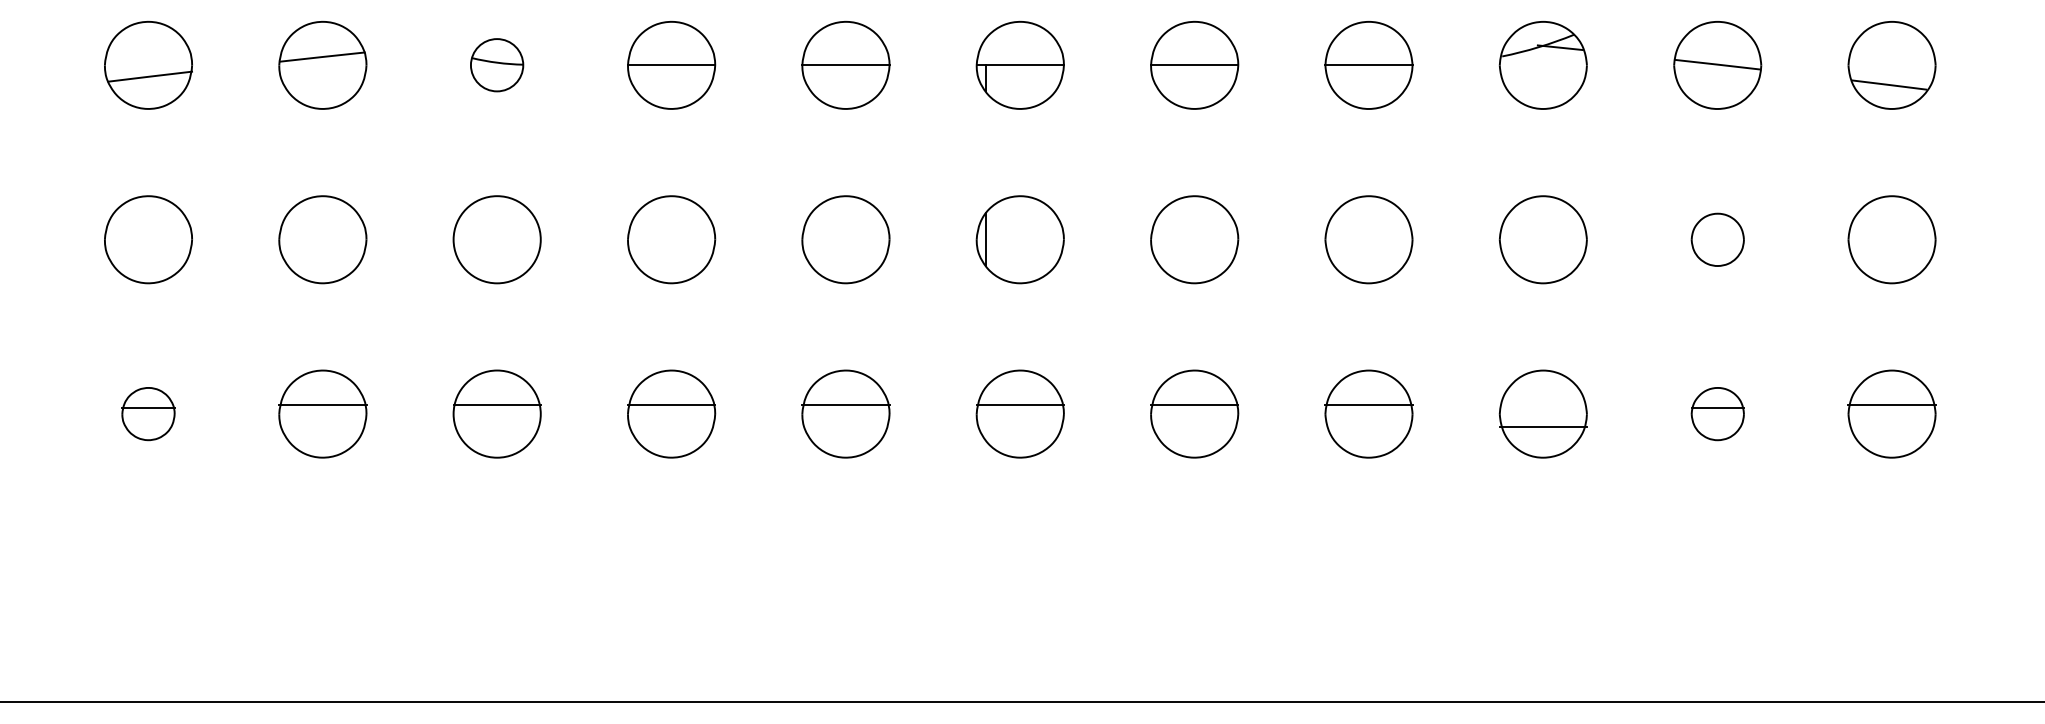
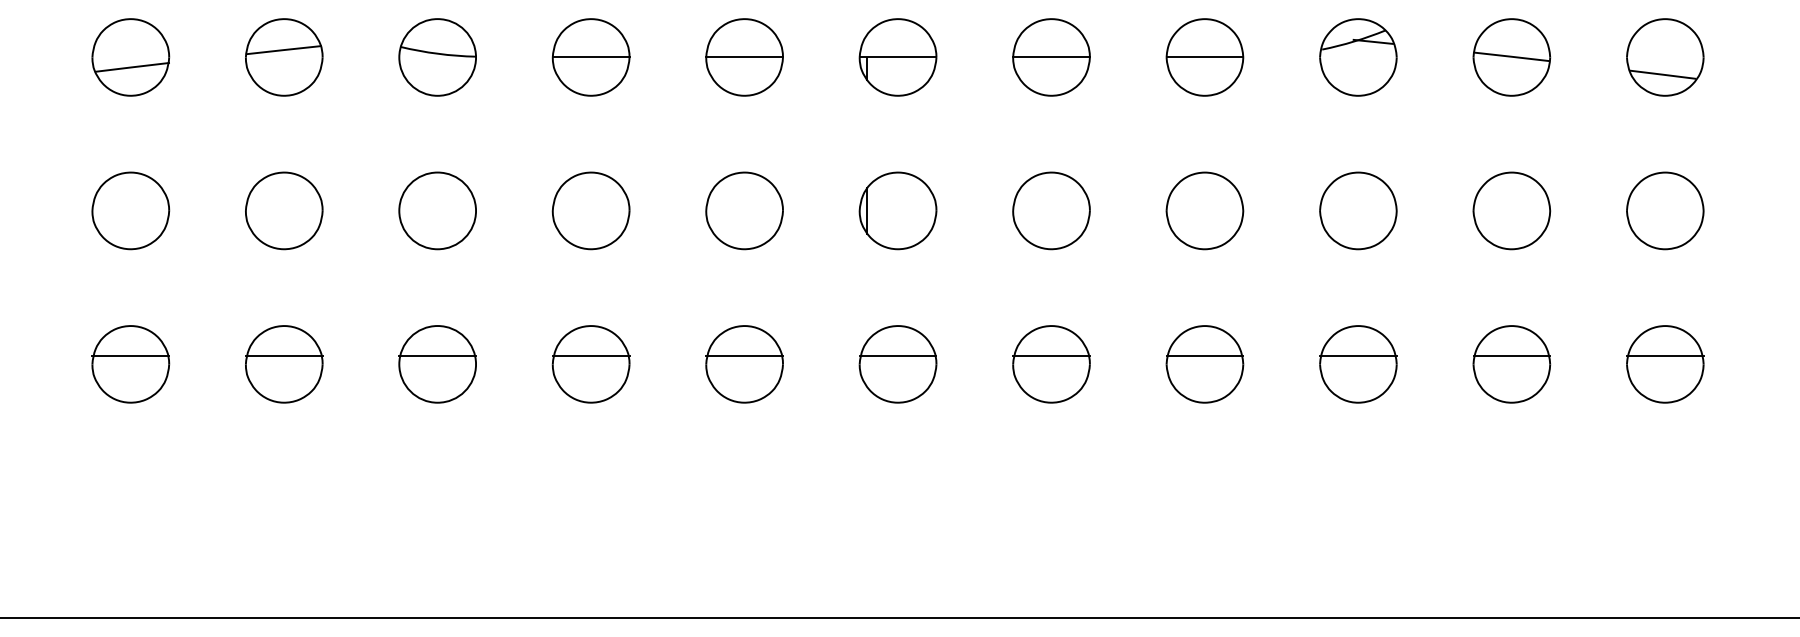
part: (496, 64) -> (437, 56), size x1.67
part: (1717, 239) -> (1511, 210), size x1.67
part: (148, 413) -> (130, 363), size x1.67
part: (1717, 413) -> (1511, 363), size x1.67
line: (1542, 426) -> (1357, 355), moved

